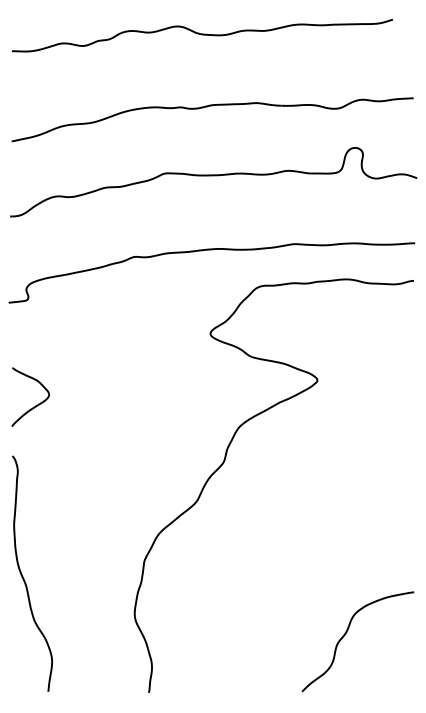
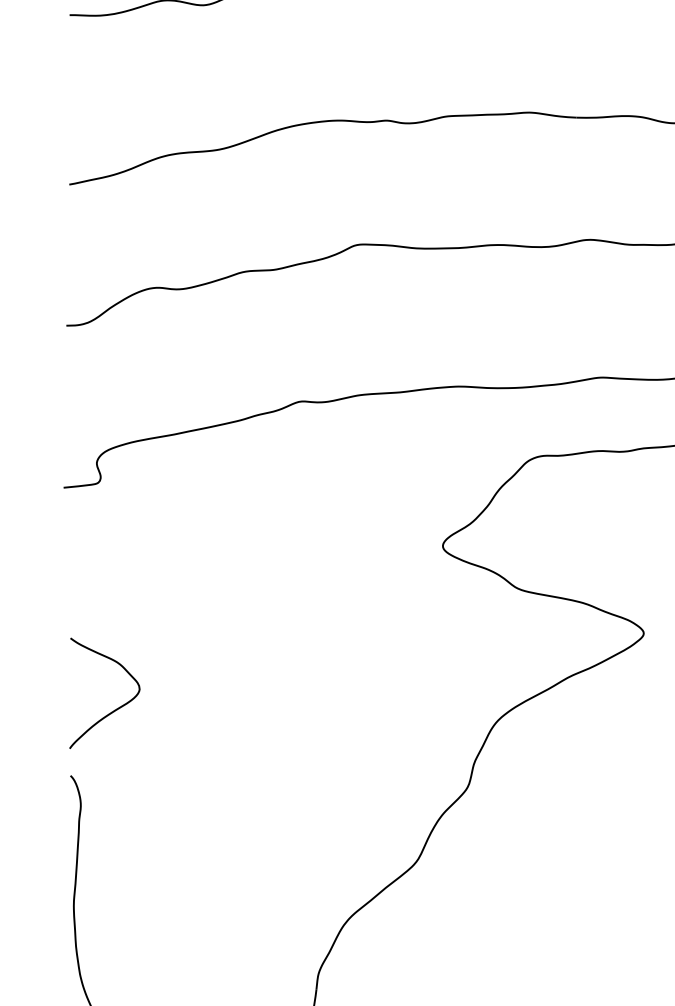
curve: (35, 405) -> (113, 709), moved

